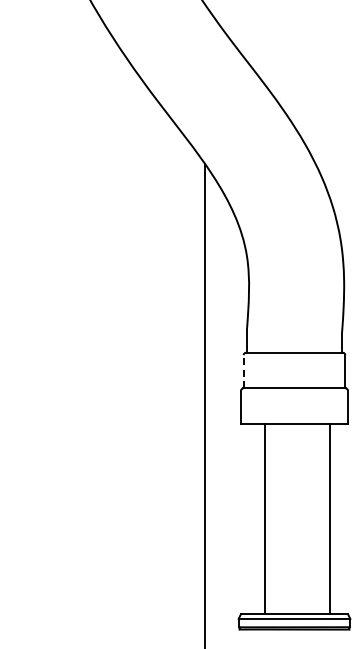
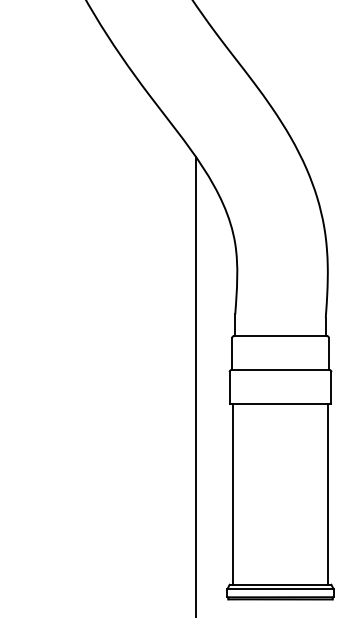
line: (244, 372) -> (232, 354), dashed -> solid
line: (265, 518) -> (233, 493), moved
line: (330, 518) -> (328, 493), moved

